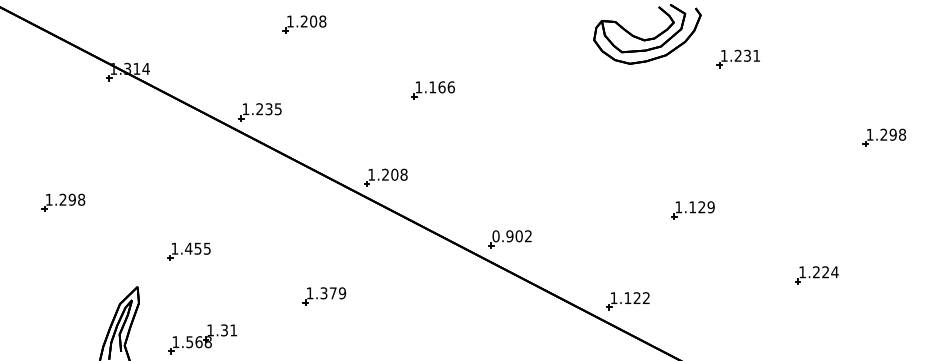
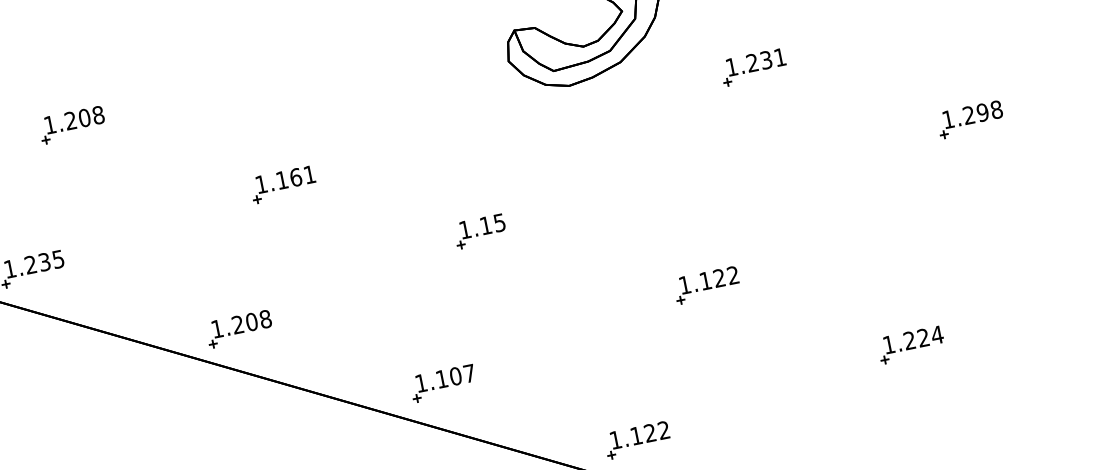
part: (737, 58) -> (752, 67), moved
text: (450, 87) -> (308, 175), 1.166 -> 1.161
part: (553, 146) -> (479, 232), added
text: (710, 207) -> (732, 275), 1.129 -> 1.122
text: (511, 236) -> (444, 378), 0.902 -> 1.107

